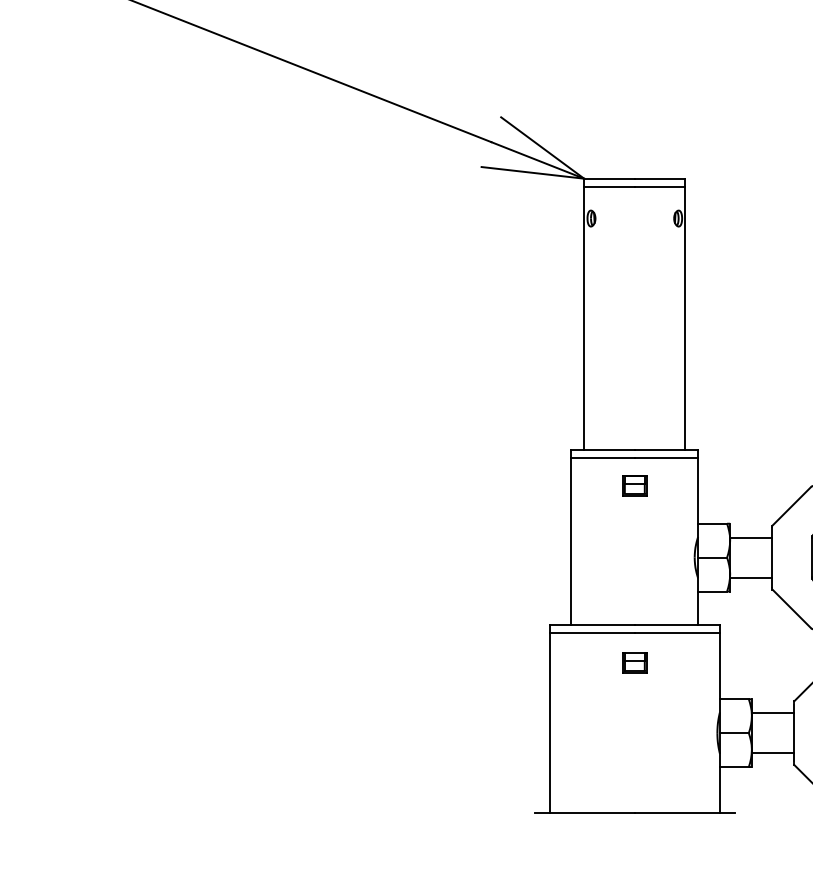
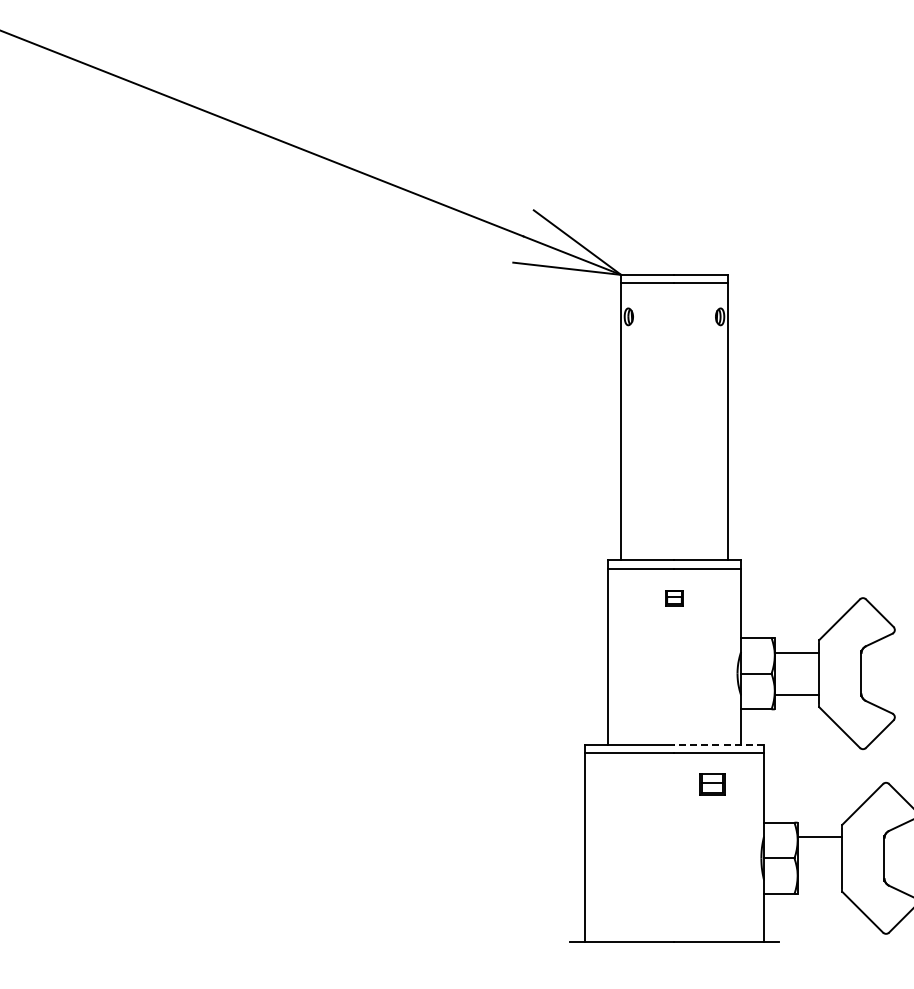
part: (634, 486) -> (674, 598), size x0.7
line: (677, 625) -> (719, 745), solid -> dashed
part: (634, 662) -> (712, 784), moved
line: (772, 753) -> (819, 879), removed

